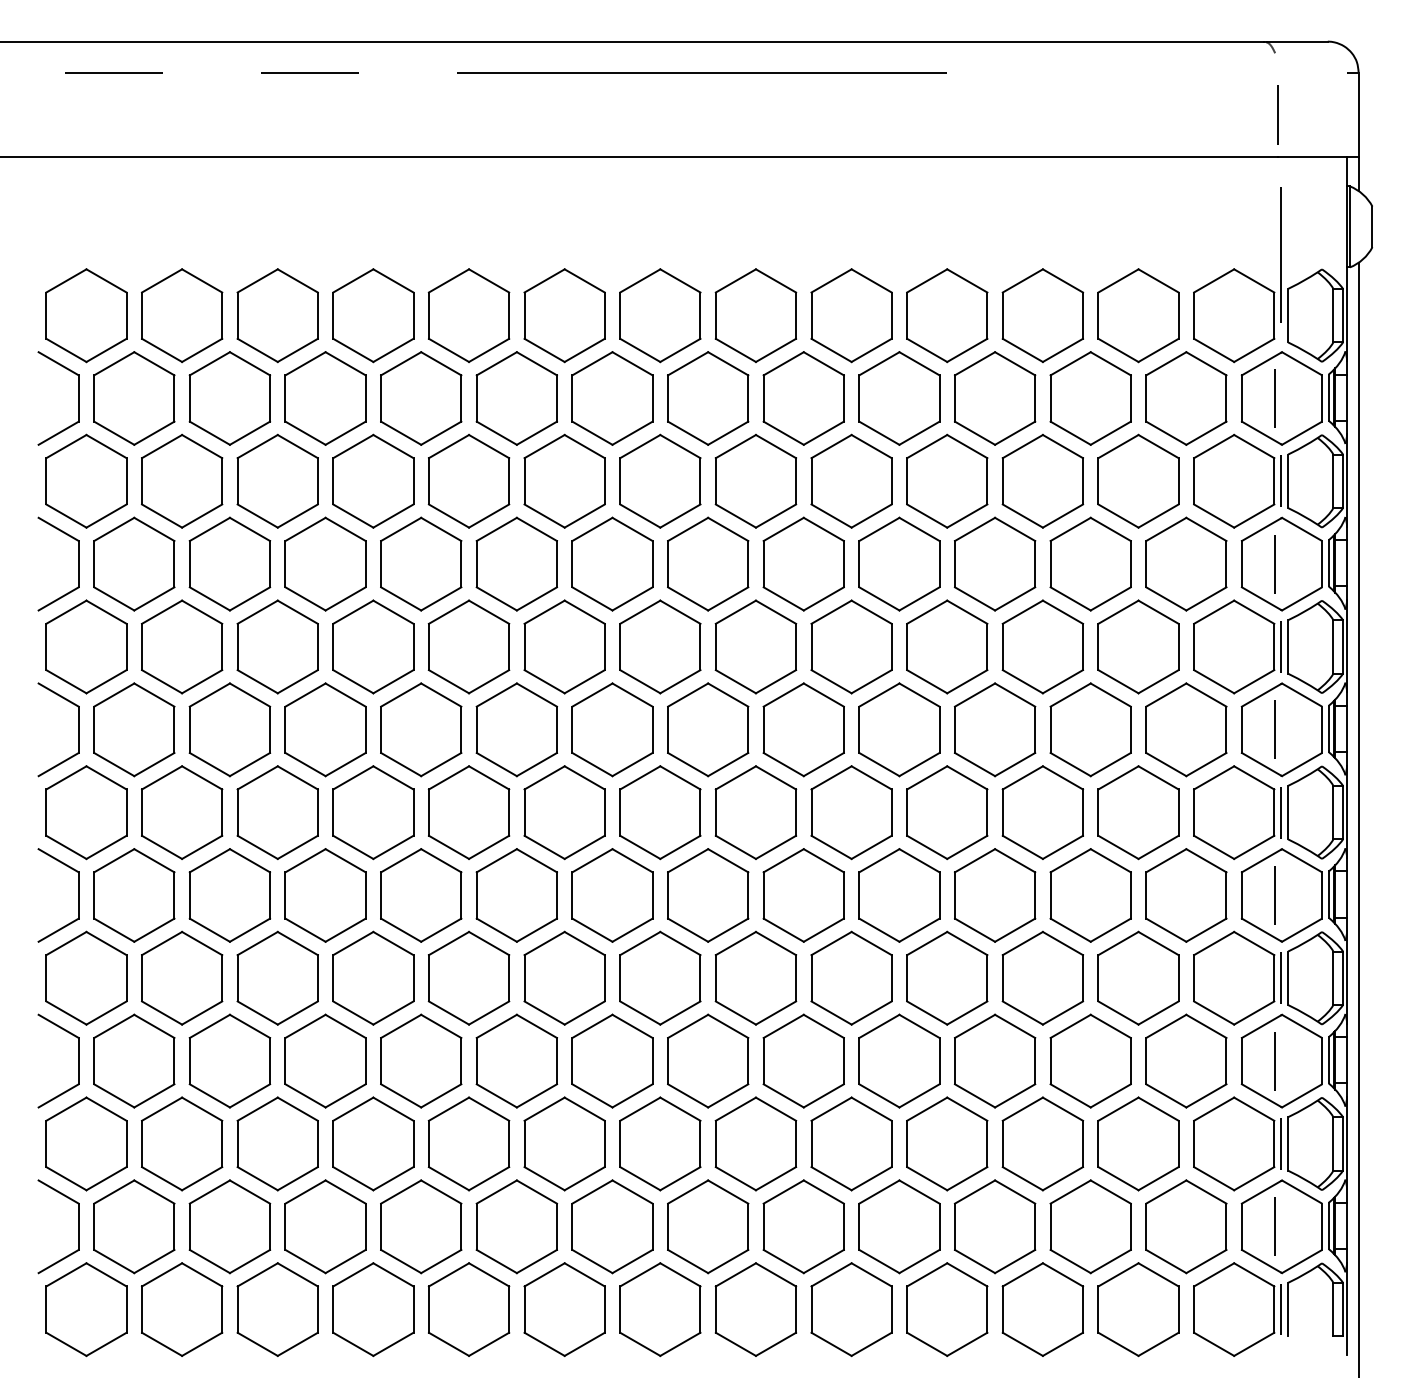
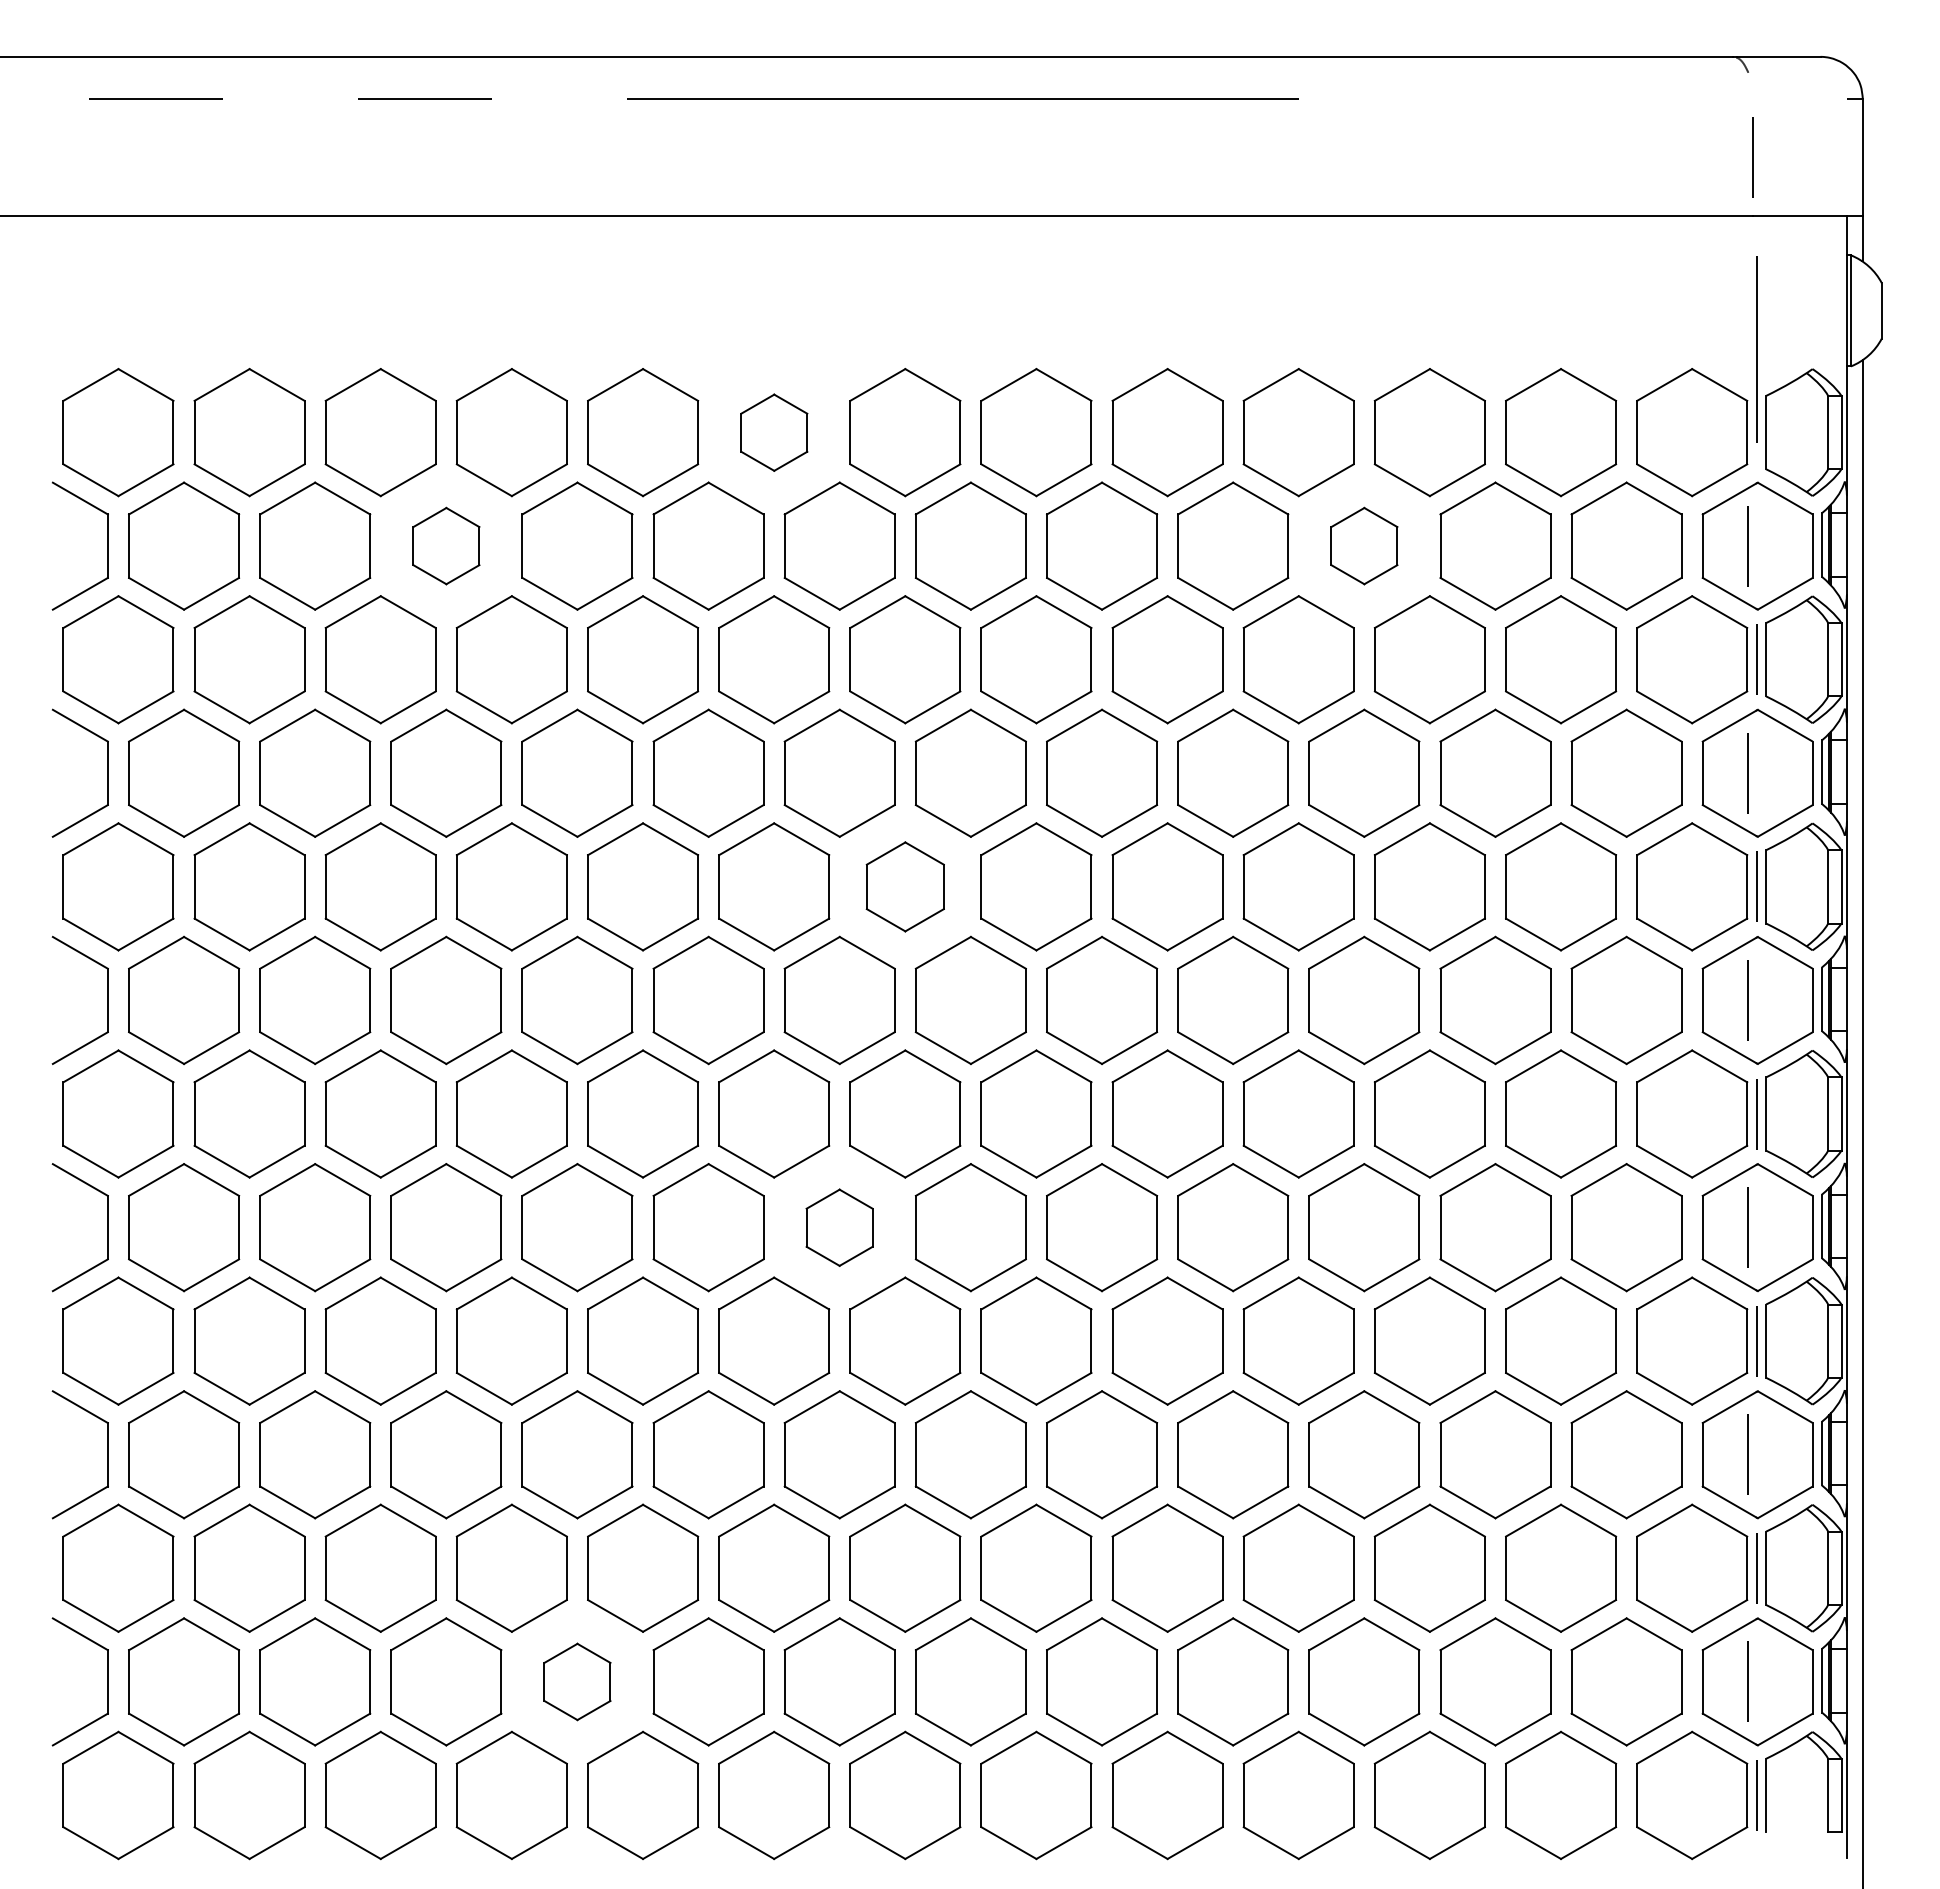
part: (564, 315) -> (774, 432), size x0.6
part: (325, 398) -> (446, 545), size x0.6
part: (995, 398) -> (1364, 545), size x0.6
part: (660, 646) -> (905, 886), size x0.7
part: (612, 895) -> (839, 1227), size x0.6
part: (421, 1226) -> (577, 1681), size x0.6

